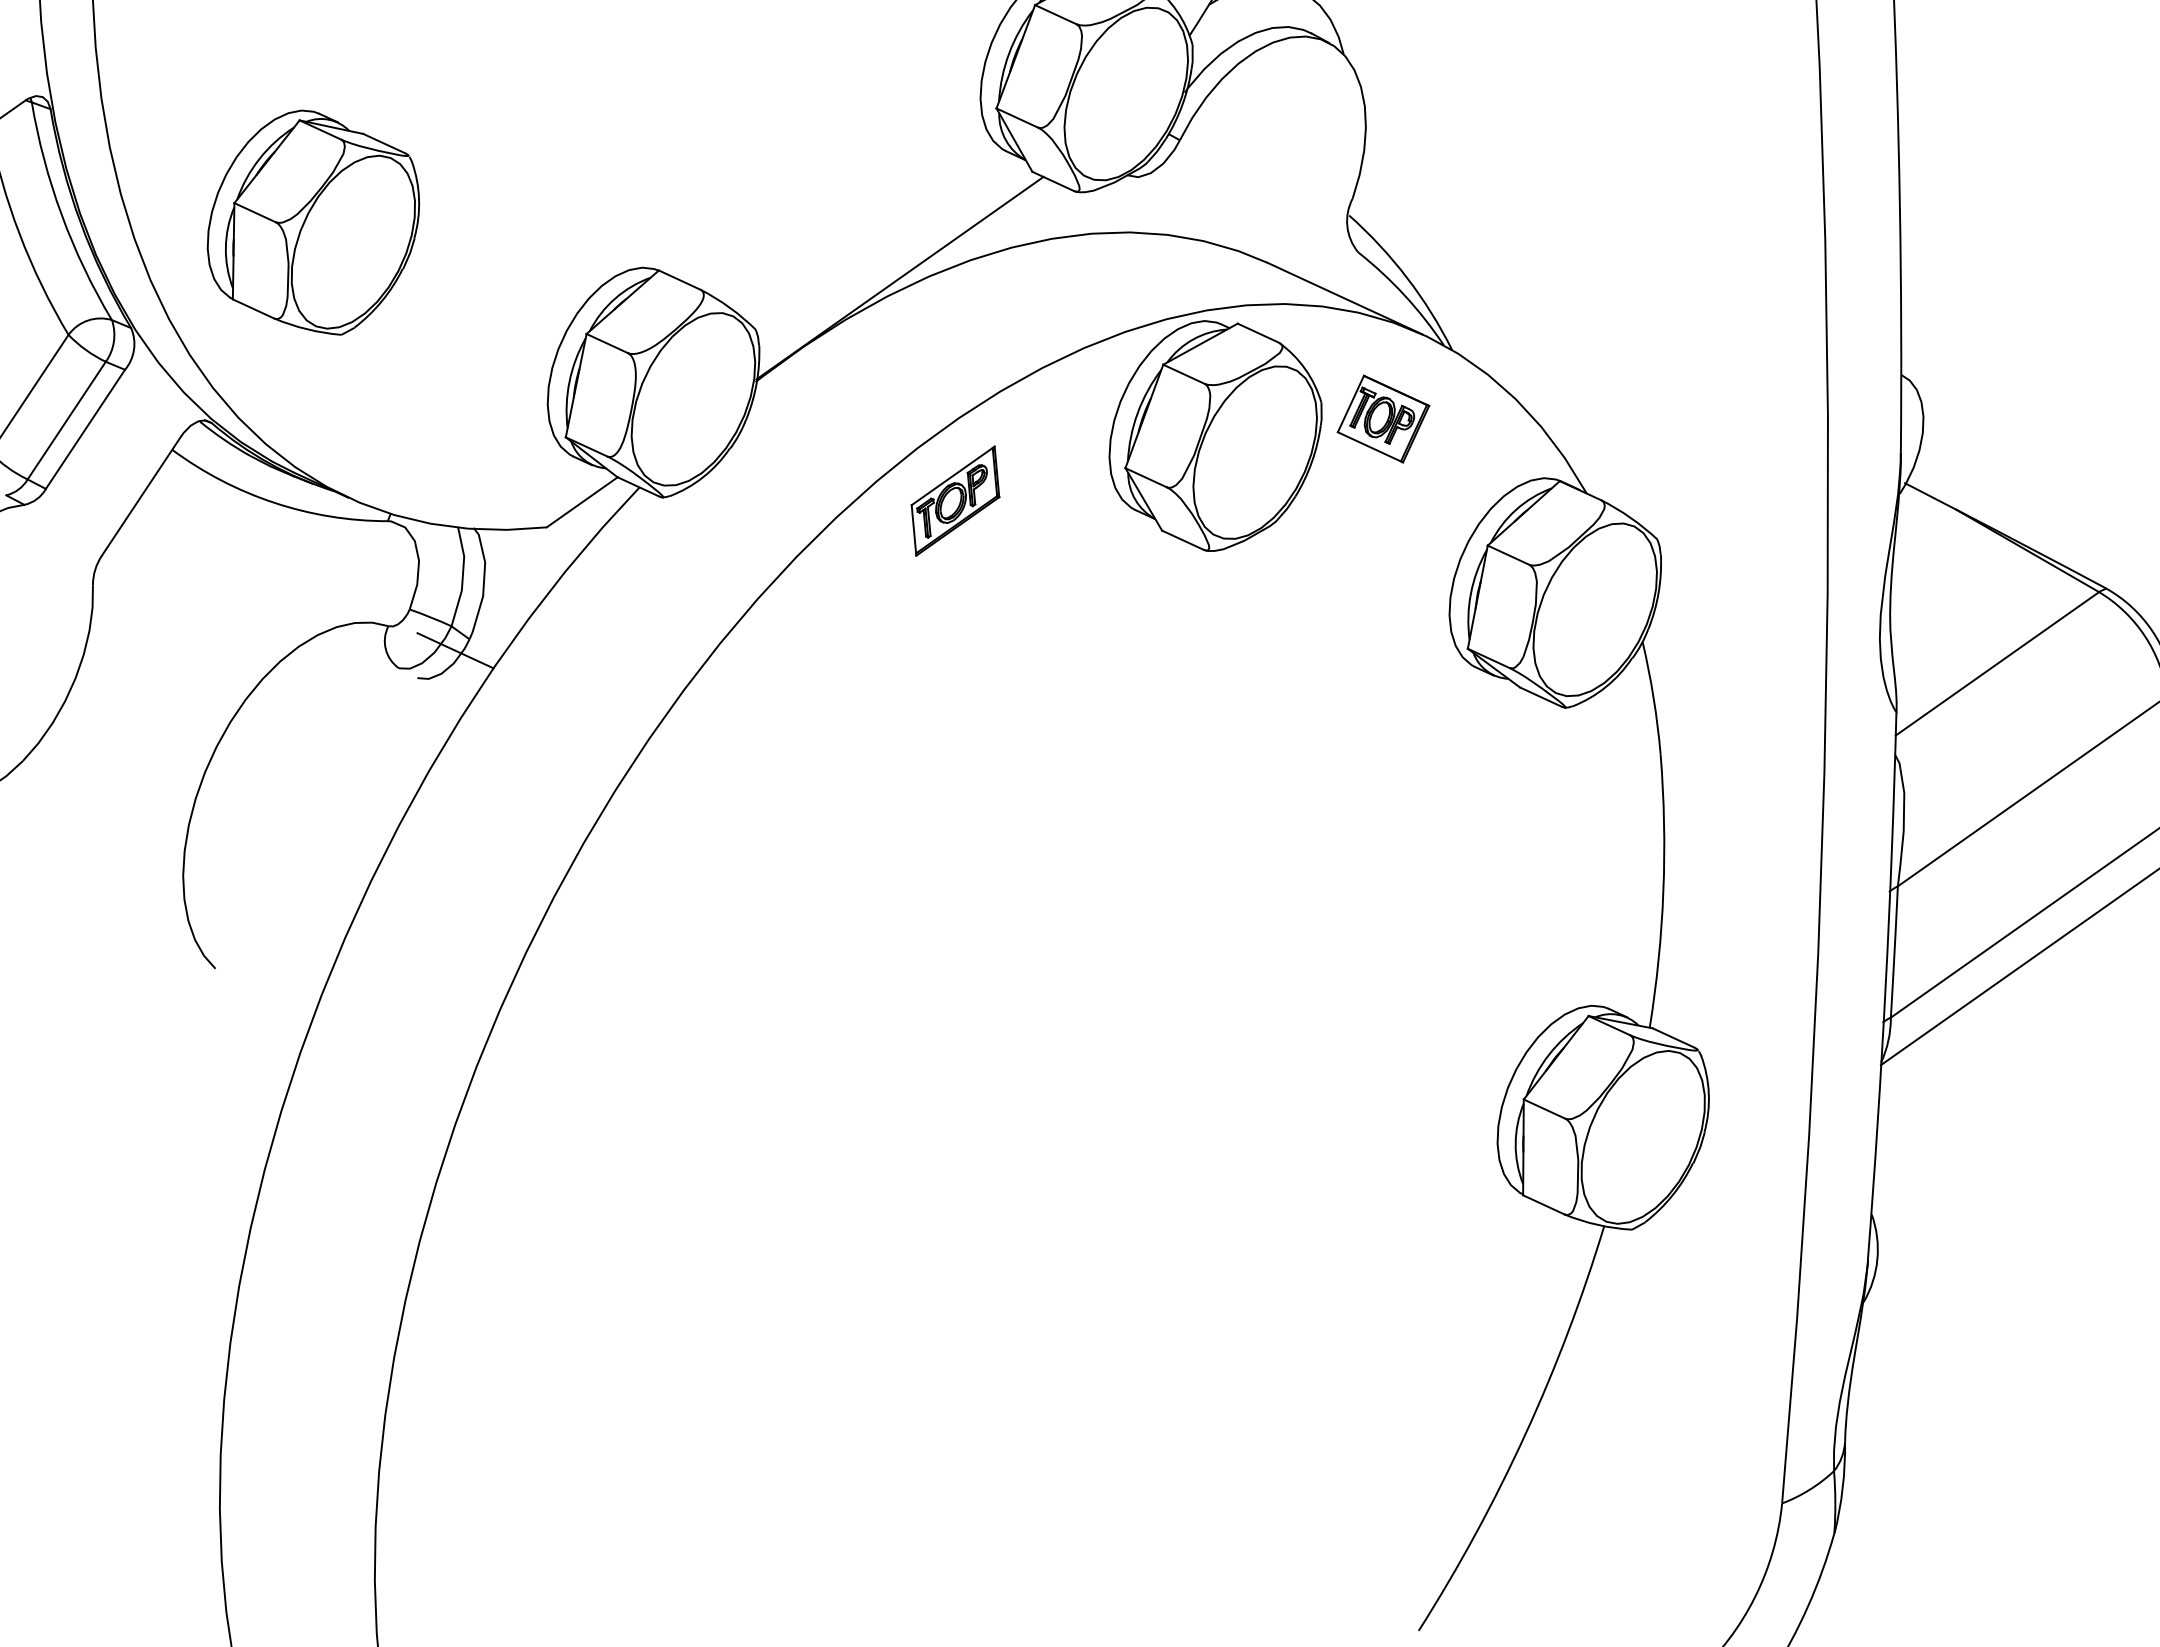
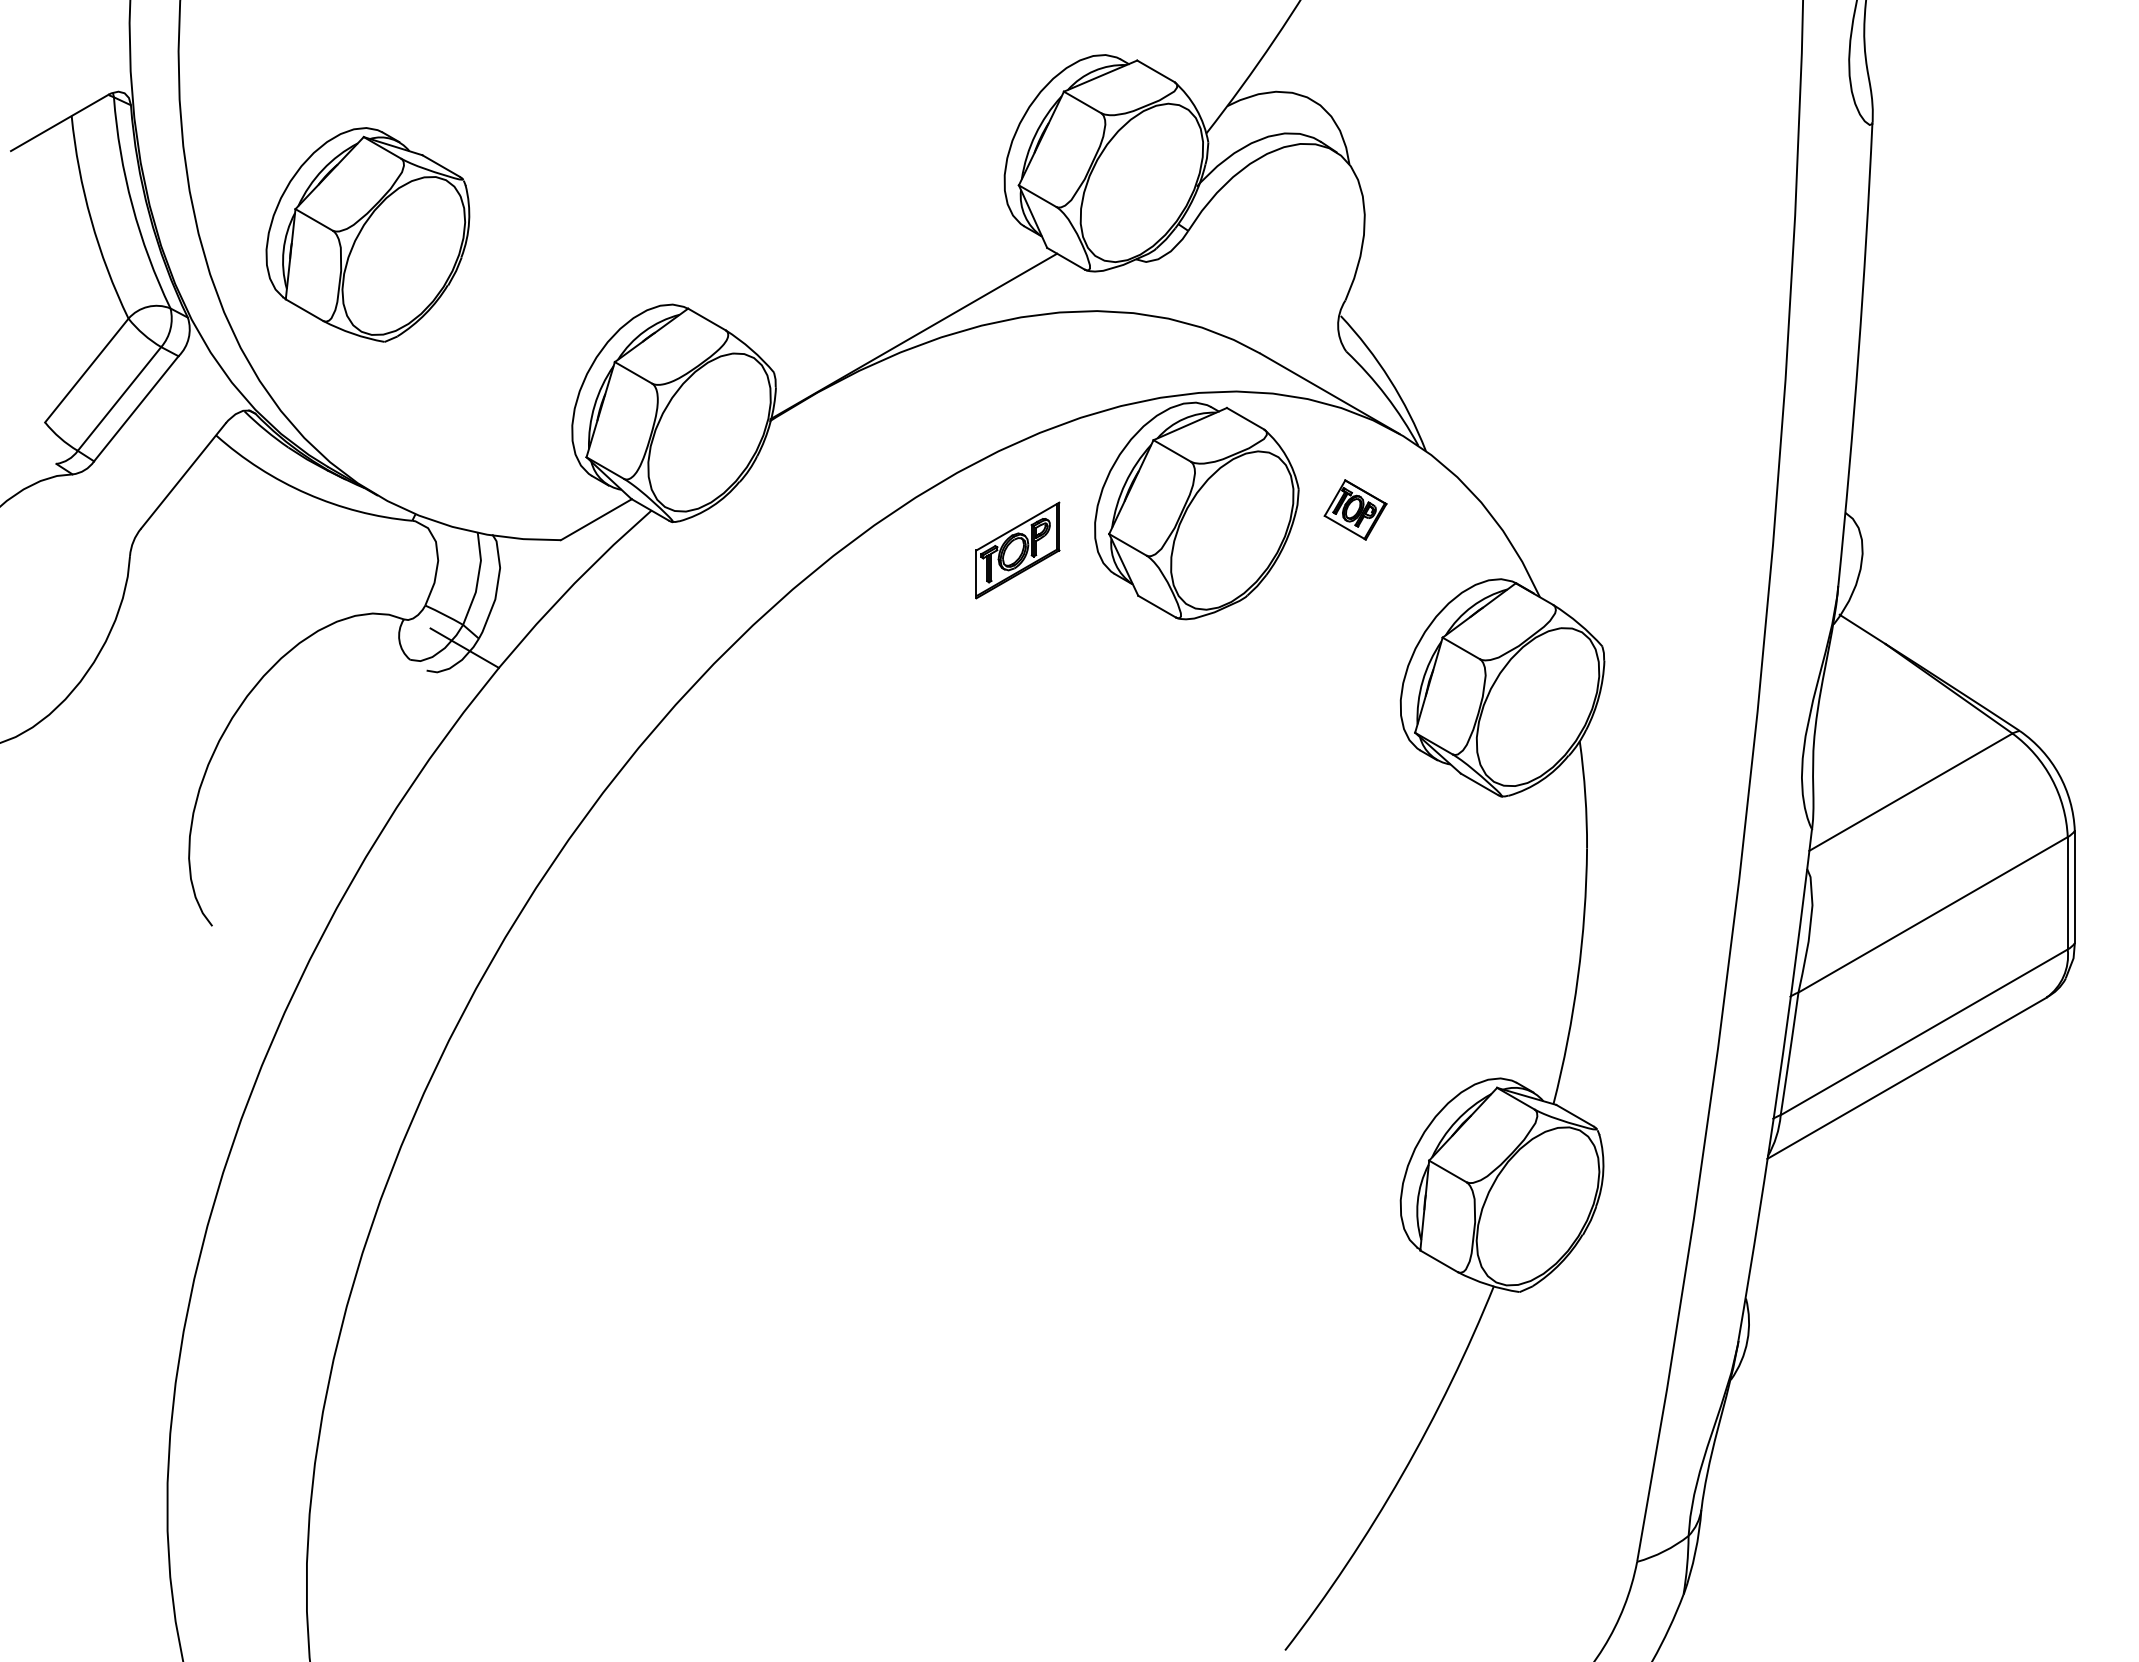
part: (1383, 418) -> (1355, 509), size x0.7
part: (955, 501) -> (1017, 550), moved

